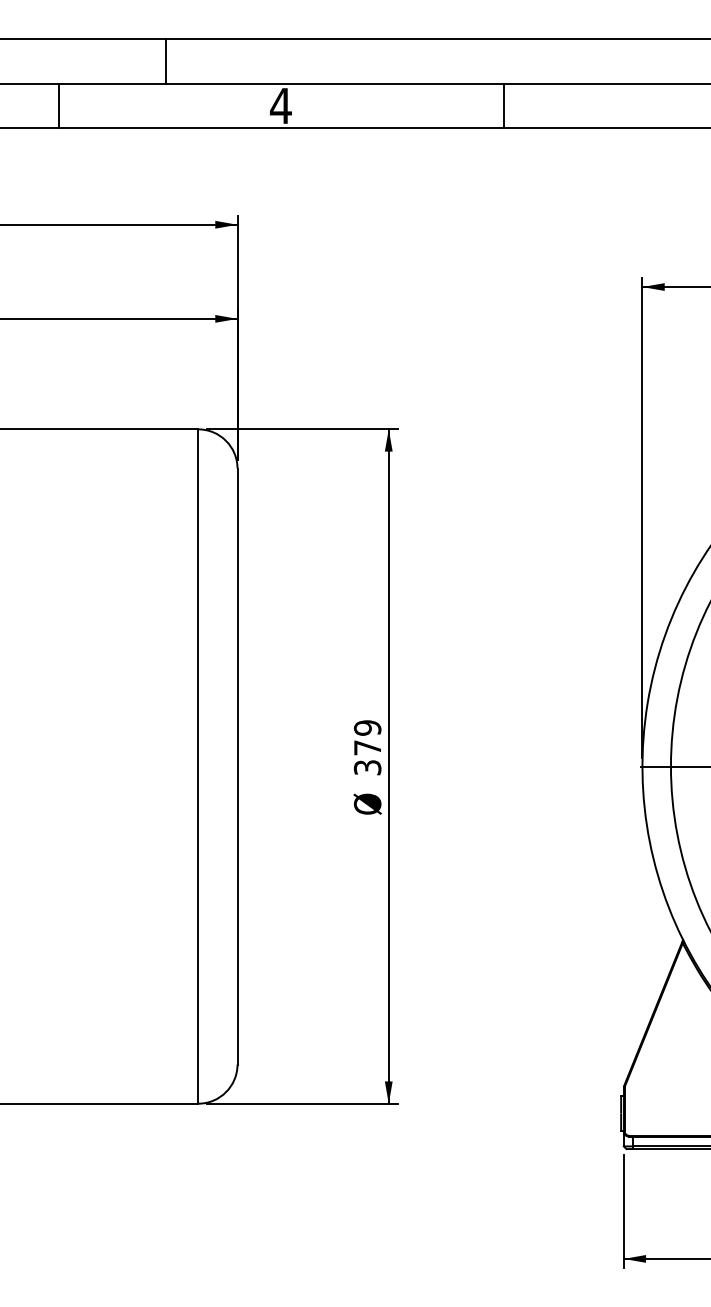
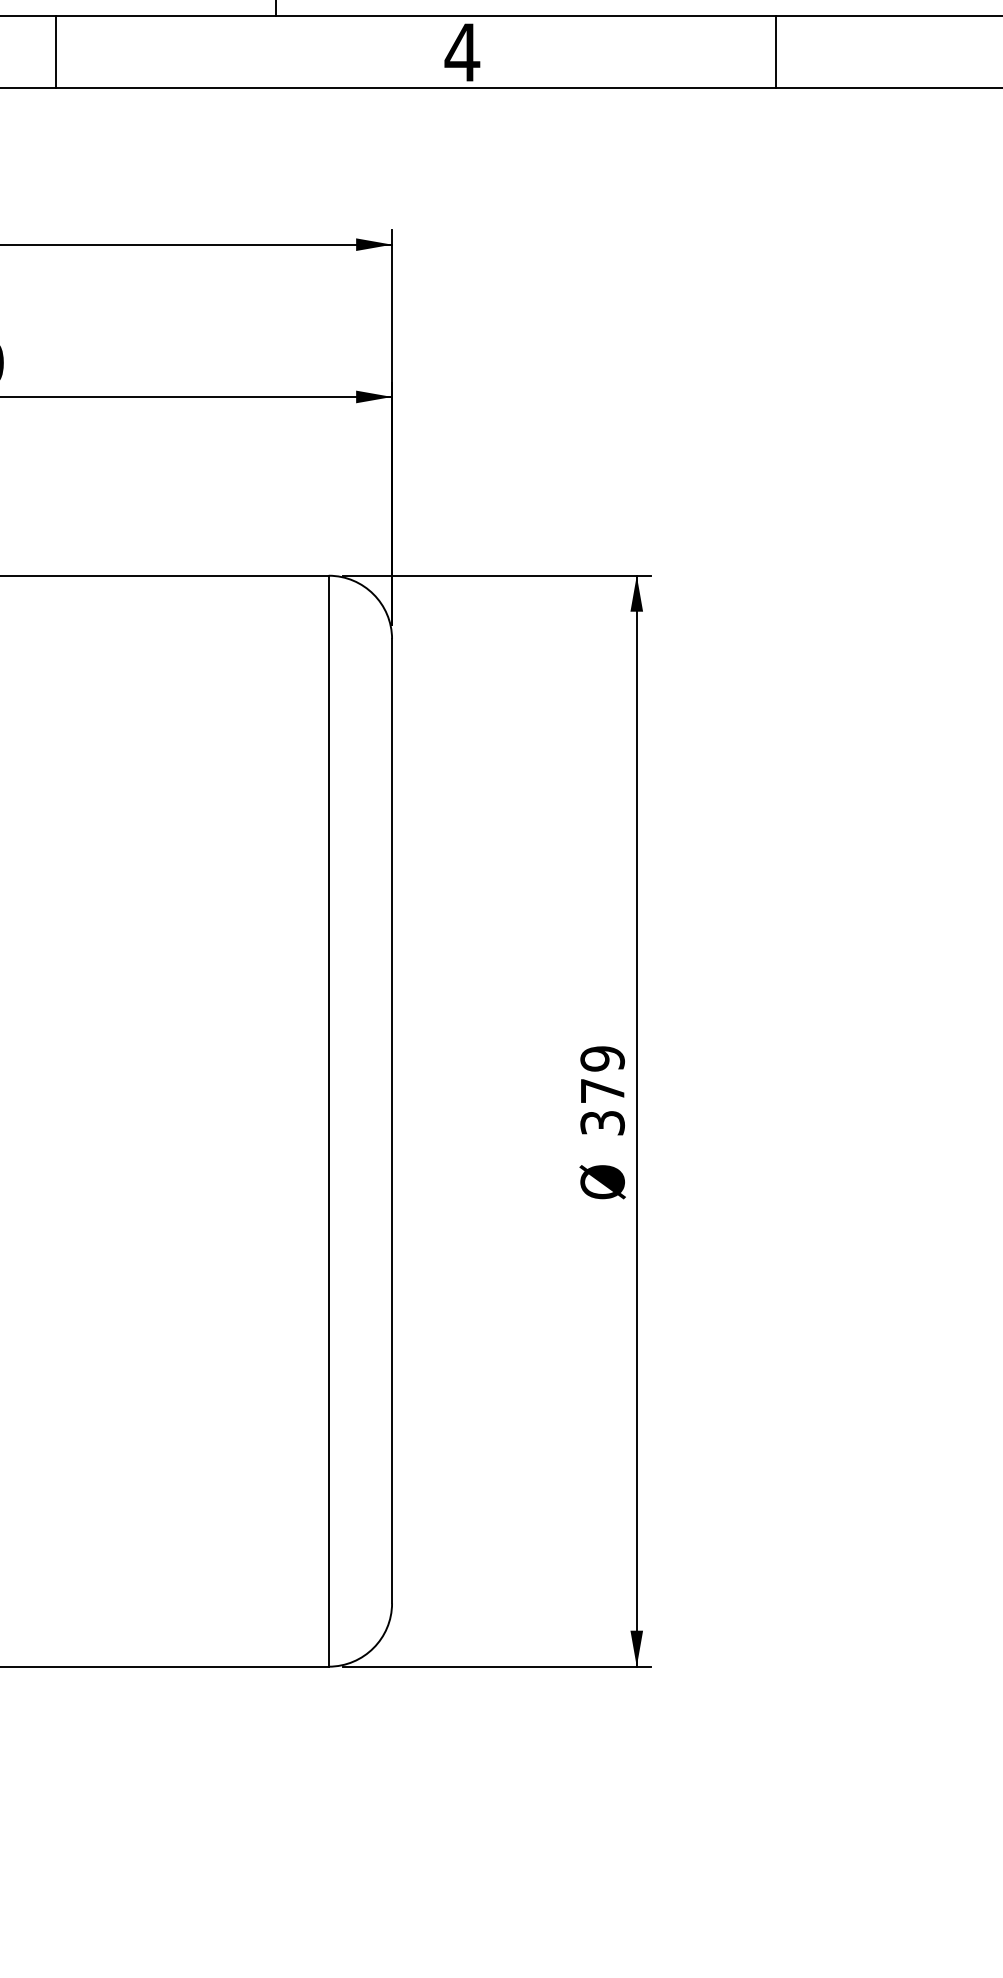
line: (58, 105) -> (55, 51), moved
line: (503, 105) -> (775, 51), moved

